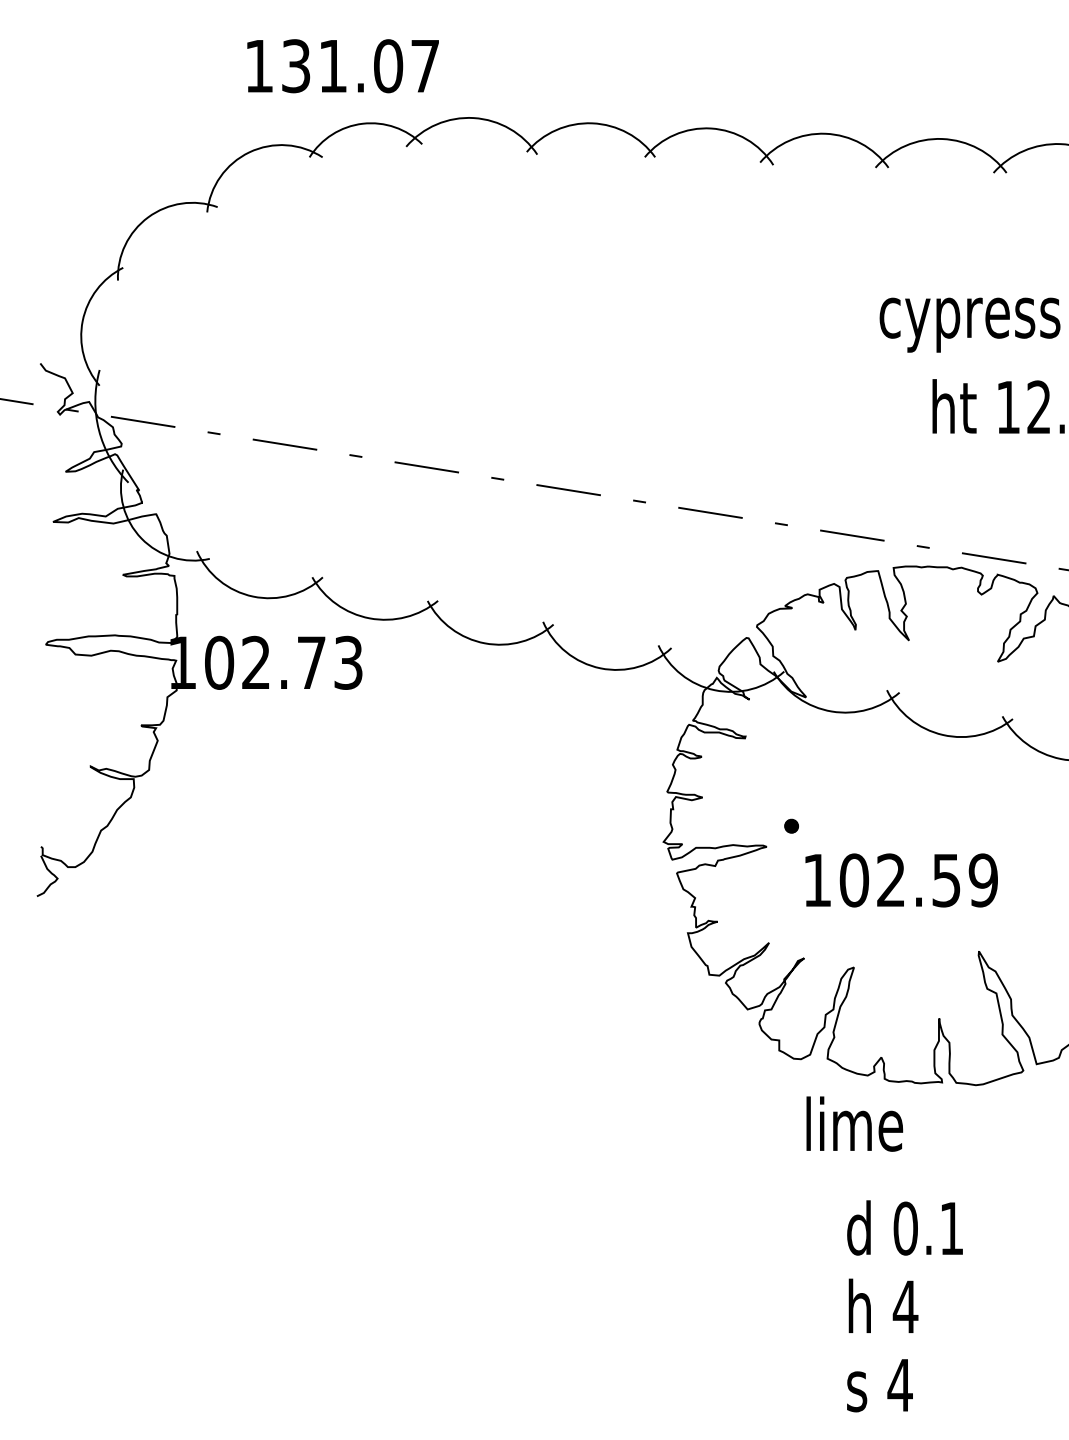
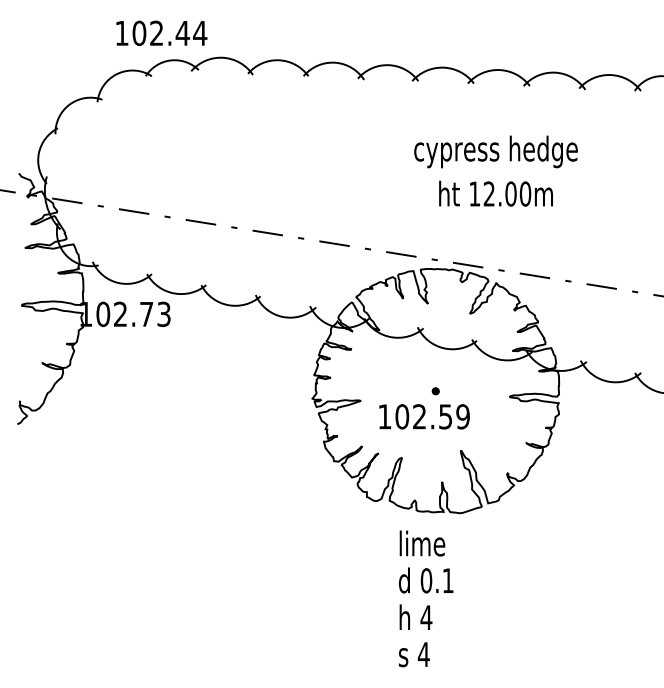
text: (360, 66) -> (169, 33), 131.07 -> 102.44
part: (791, 826) -> (435, 391), moved
text: (854, 1123) -> (422, 543), moved

